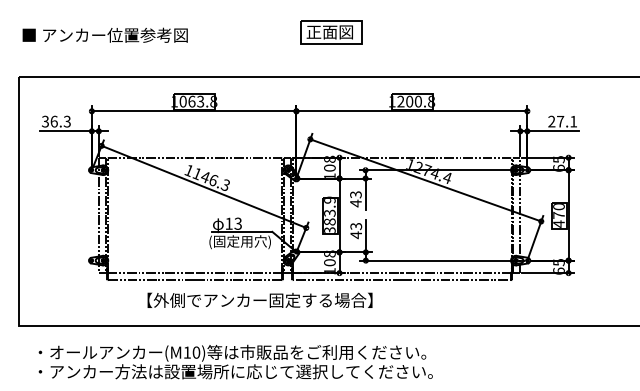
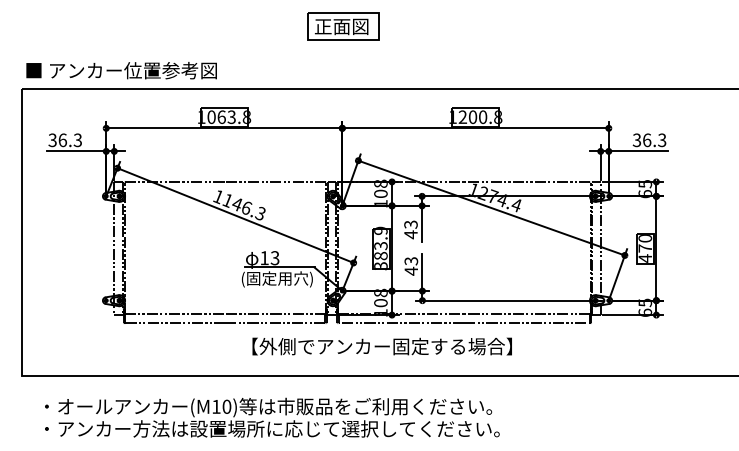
part: (331, 32) -> (343, 27), moved
text: (104, 34) -> (120, 69), moved
text: (562, 121) -> (649, 140), 27.1 -> 36.3
text: (259, 299) -> (381, 345), moved

